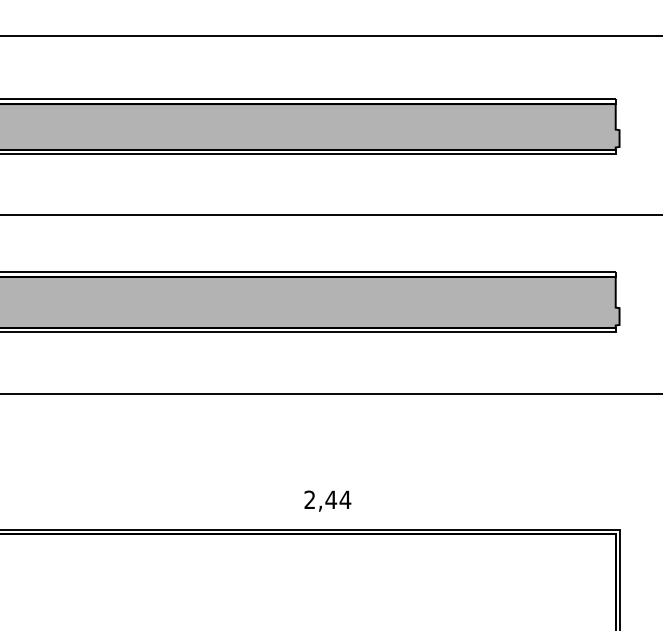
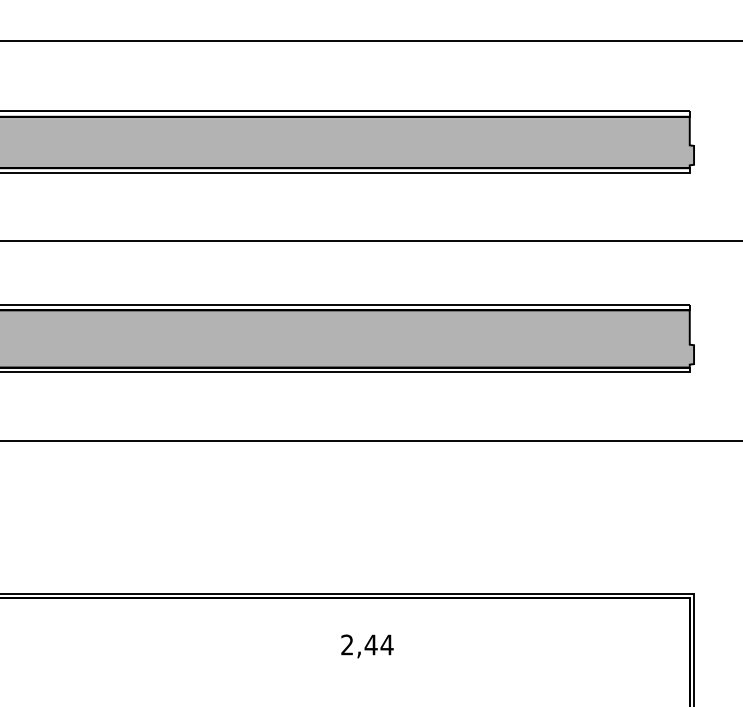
text: (327, 501) -> (367, 646), moved

